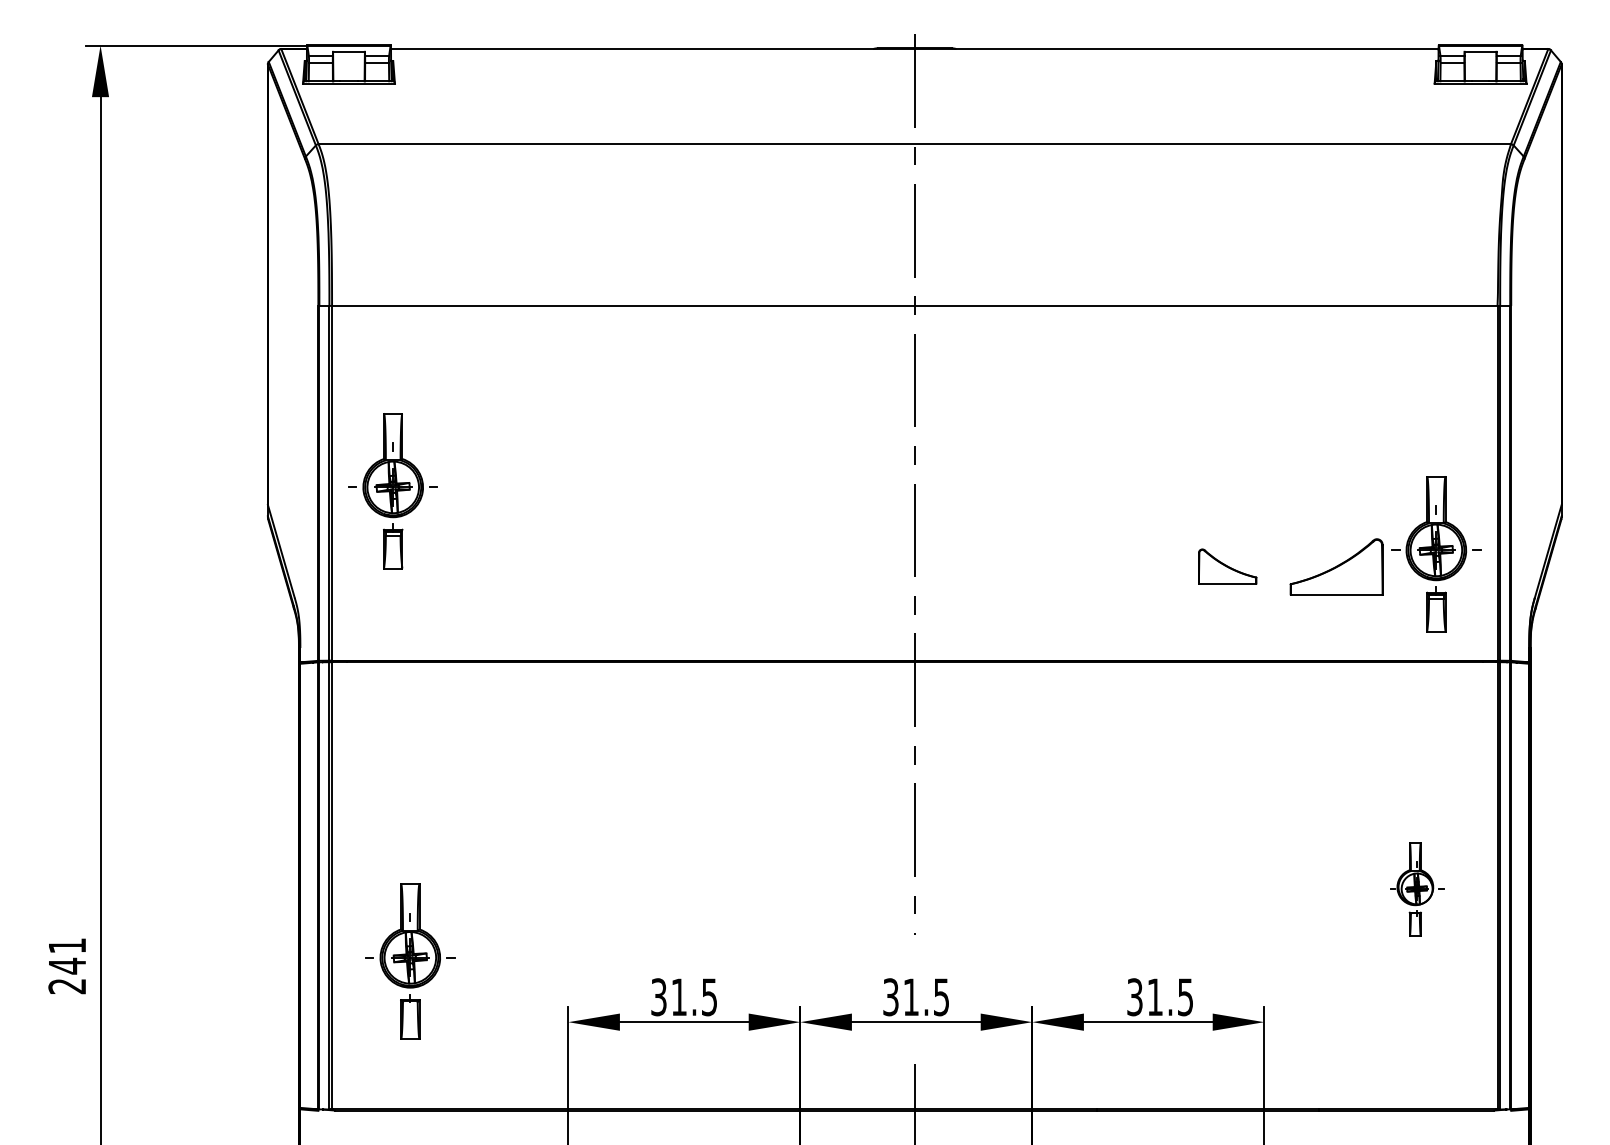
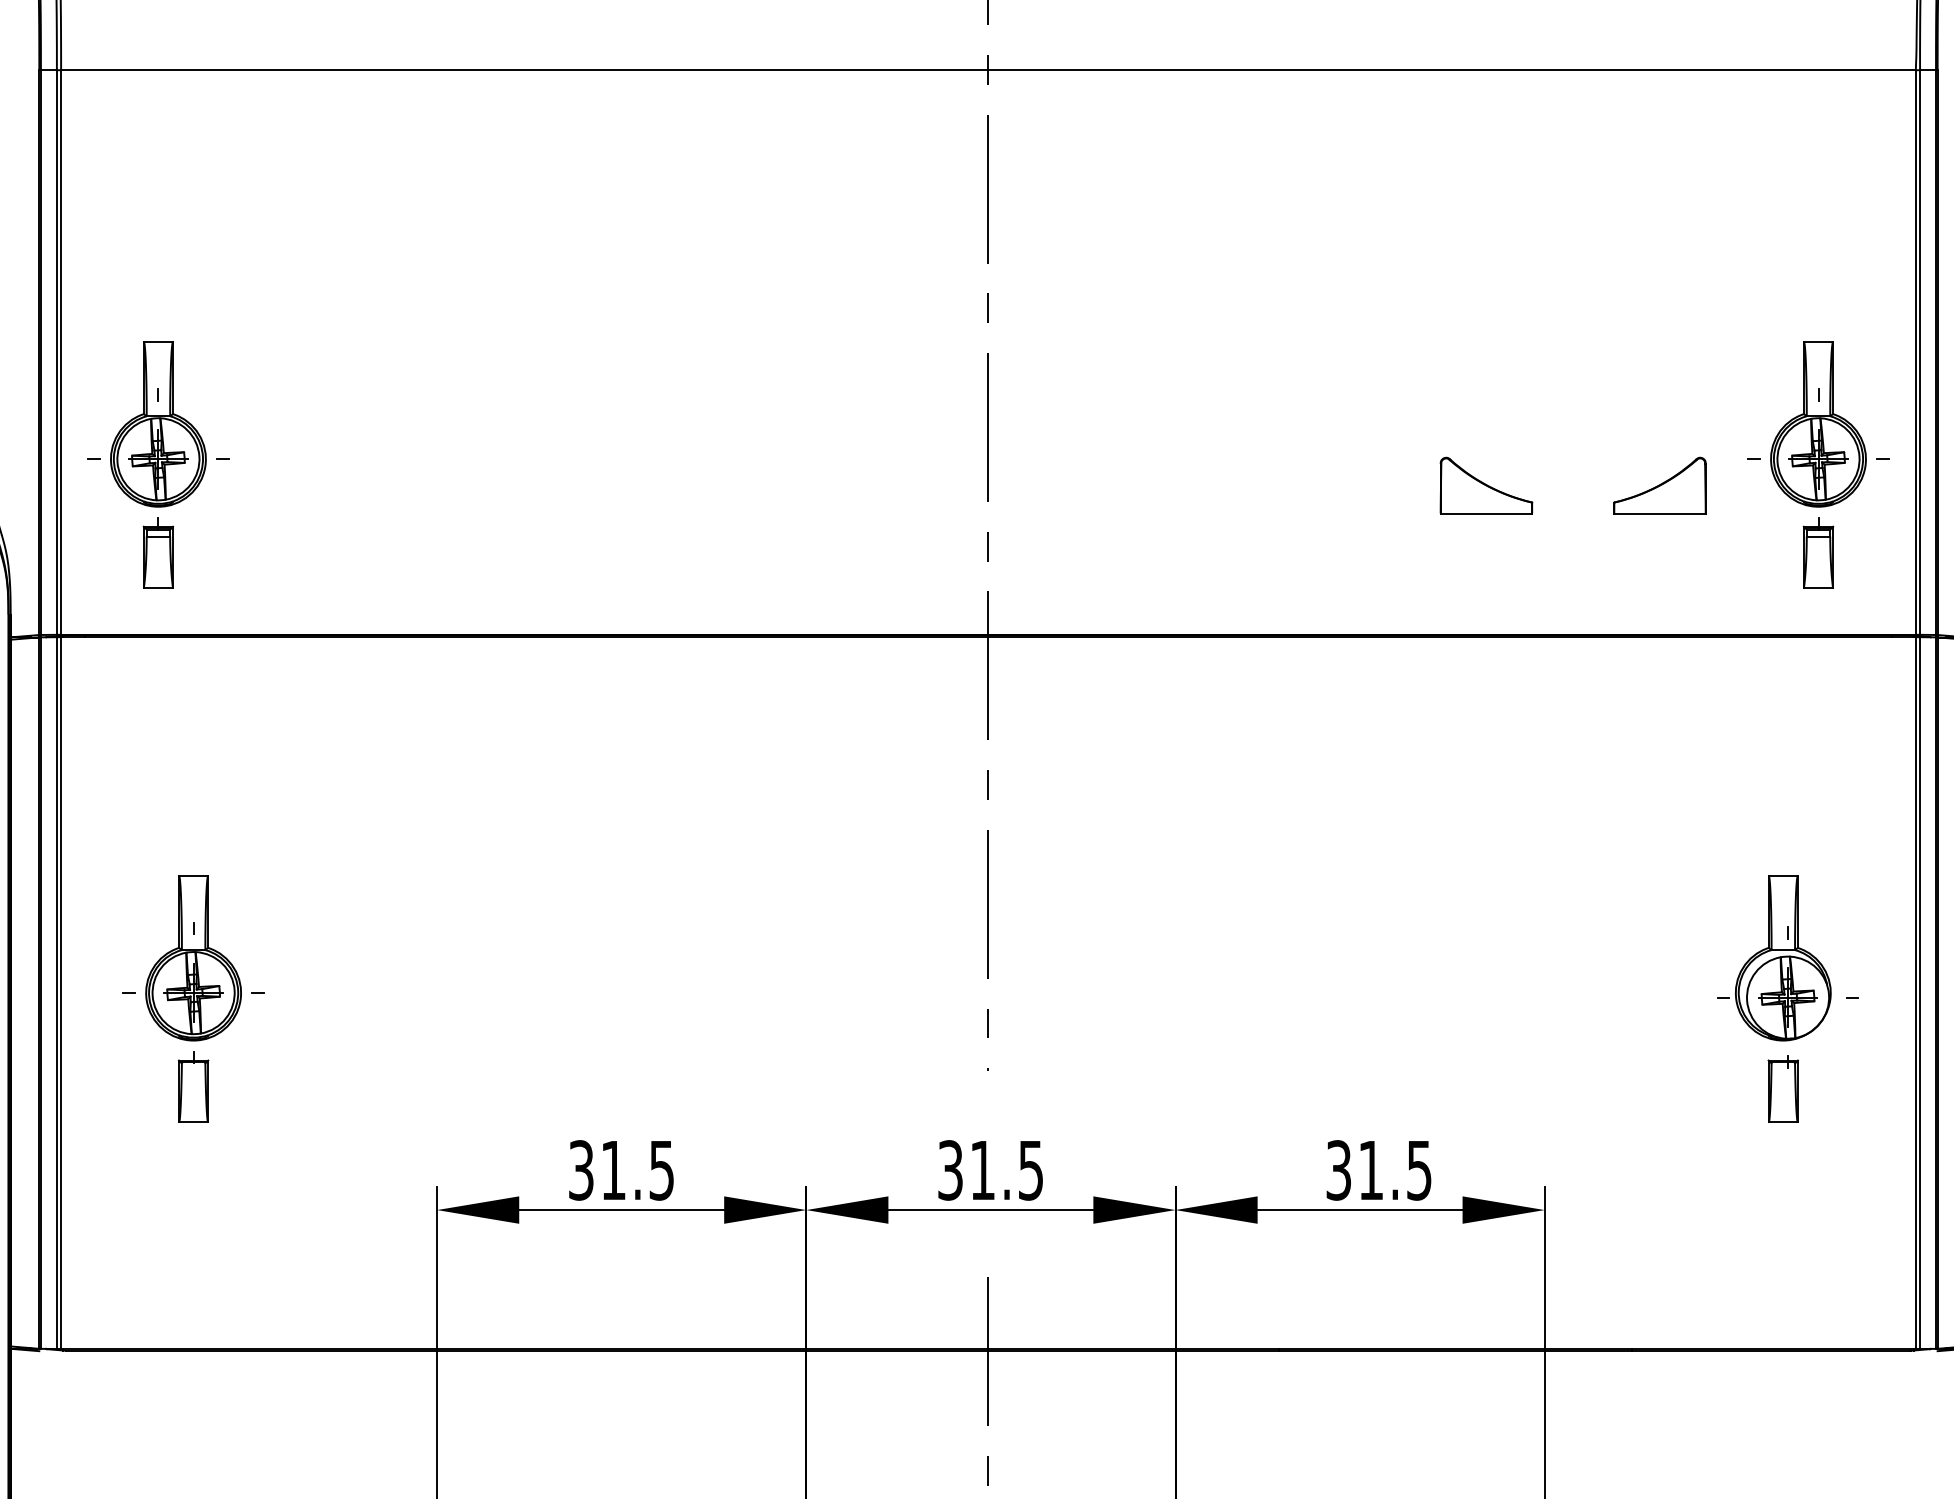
part: (392, 491) -> (157, 465), moved
part: (1336, 566) -> (1659, 484), size x0.62
part: (1416, 889) -> (1786, 998), size x1.67
part: (410, 961) -> (193, 998), moved

